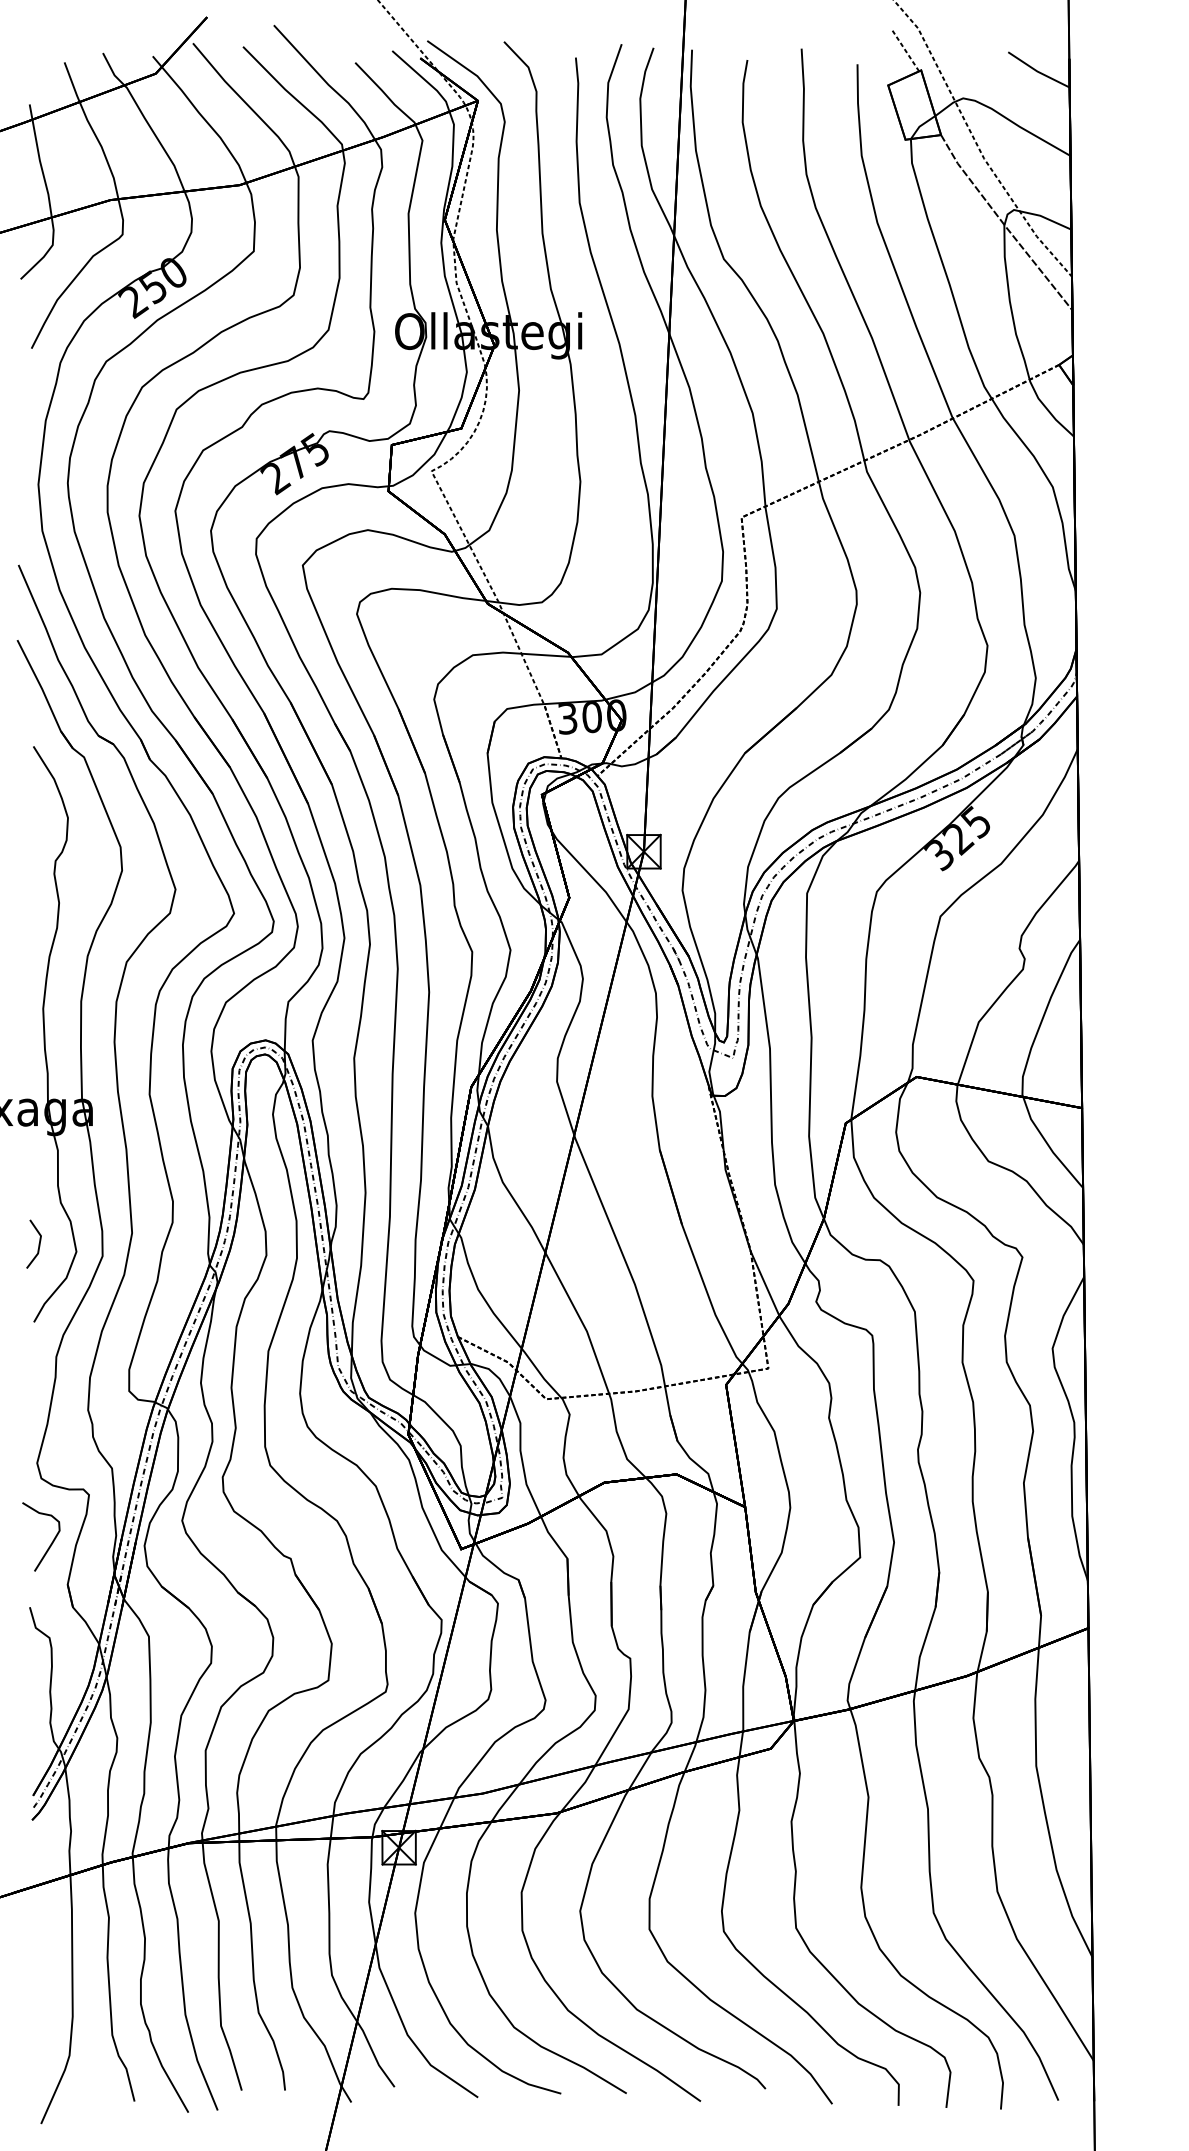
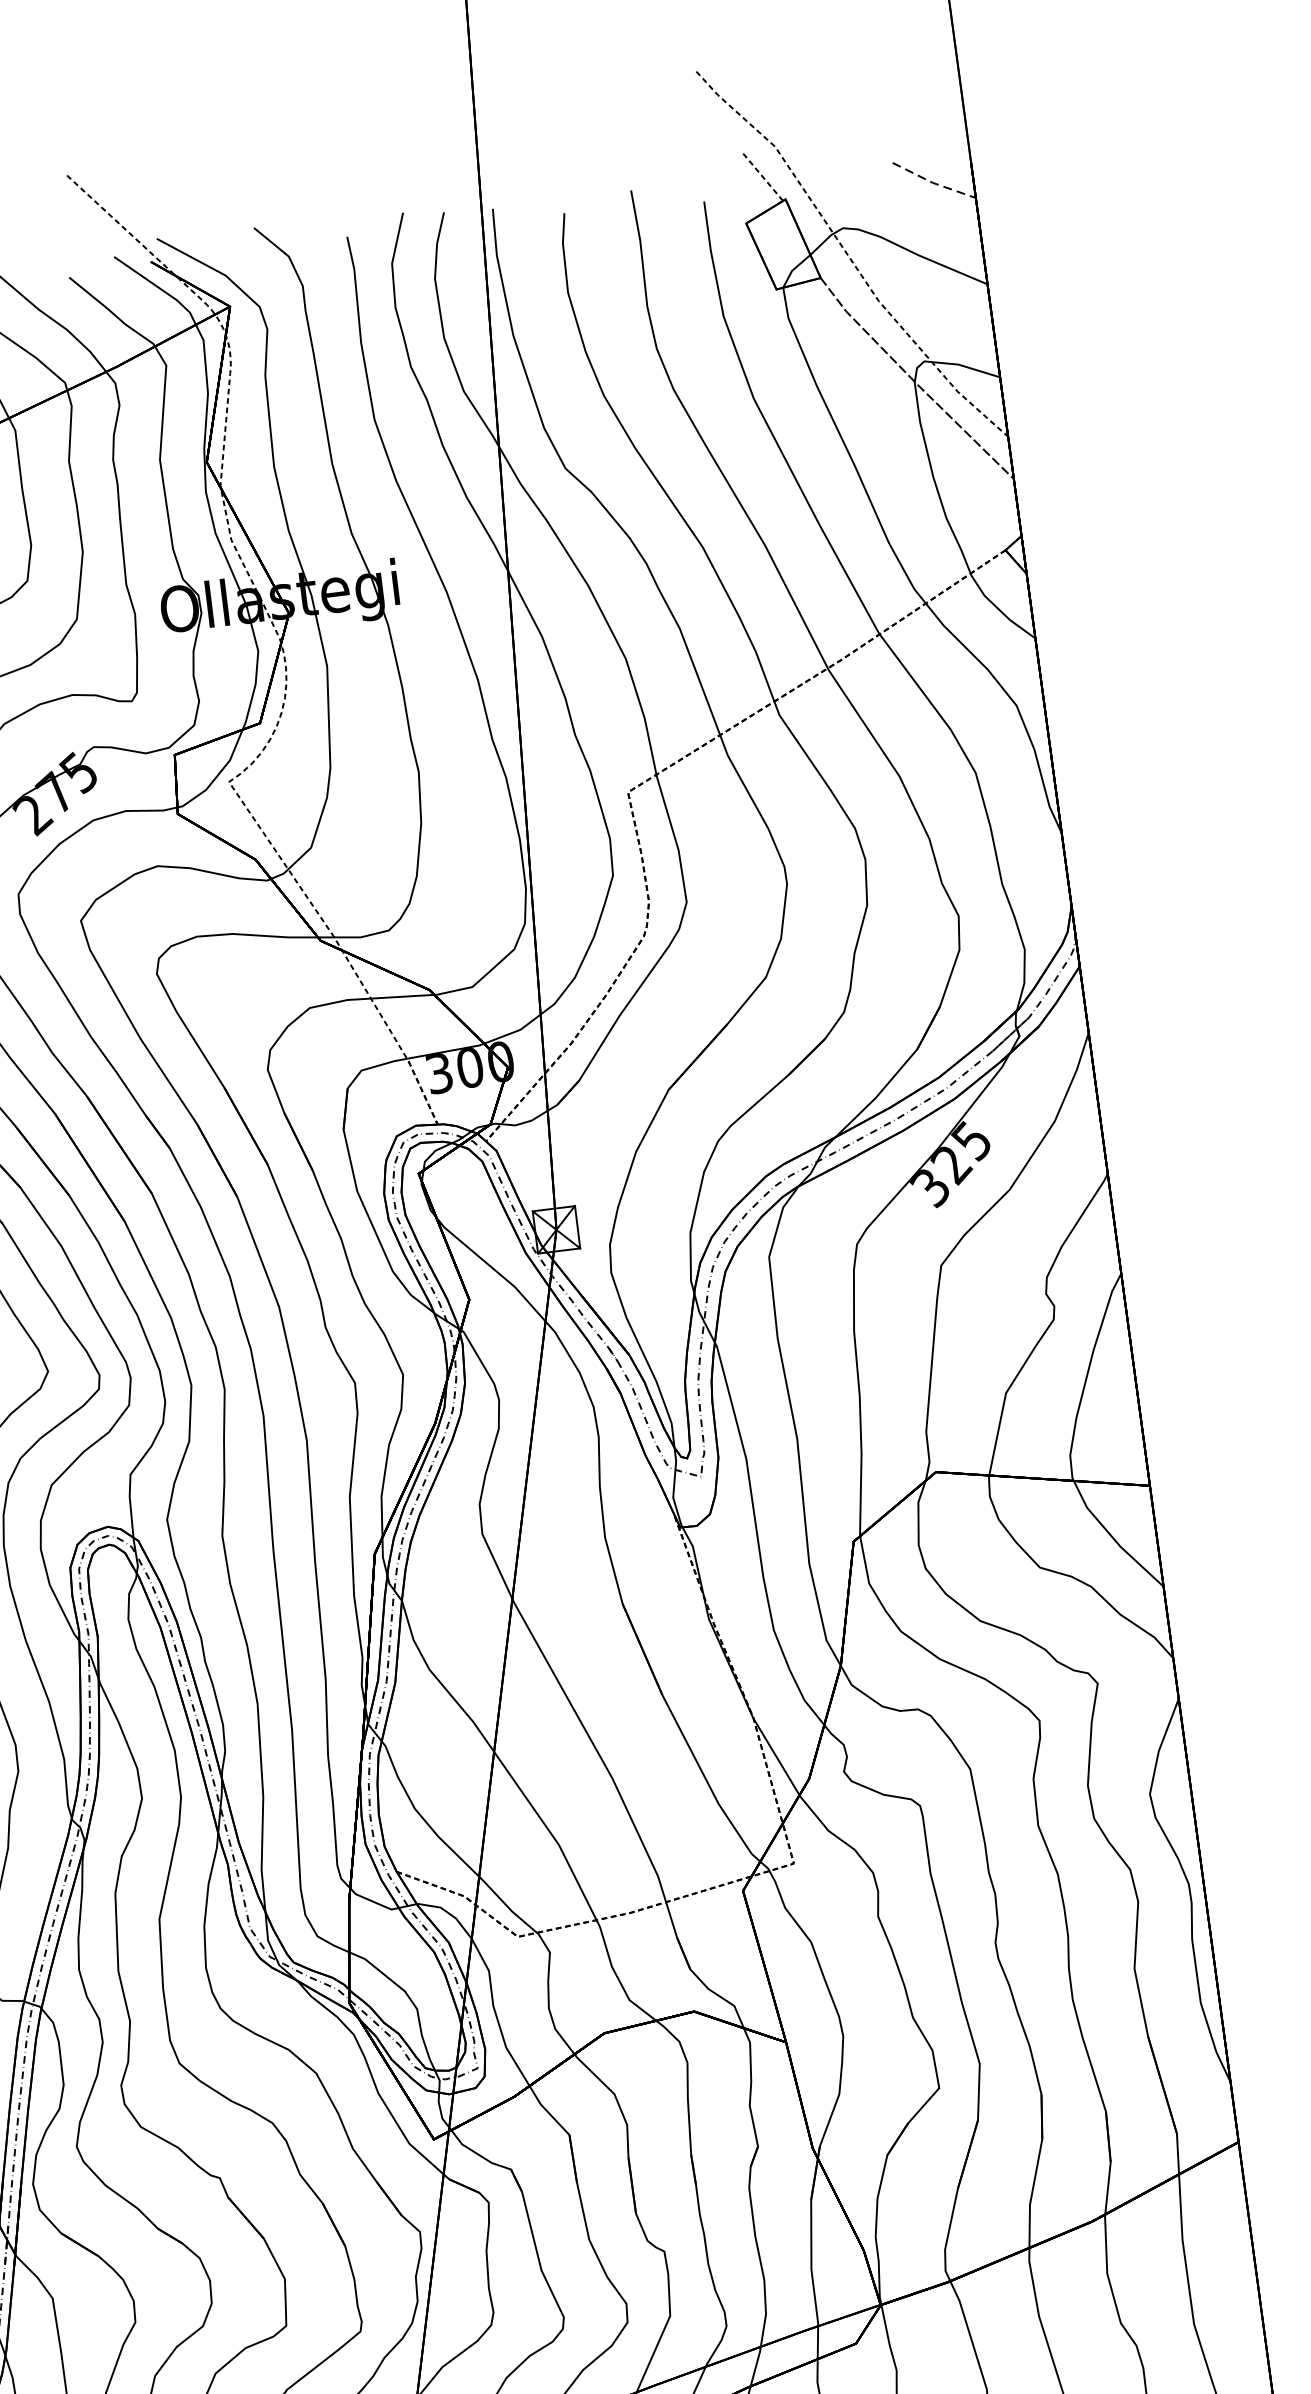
line: (1038, 71) -> (933, 182), solid -> dashed

